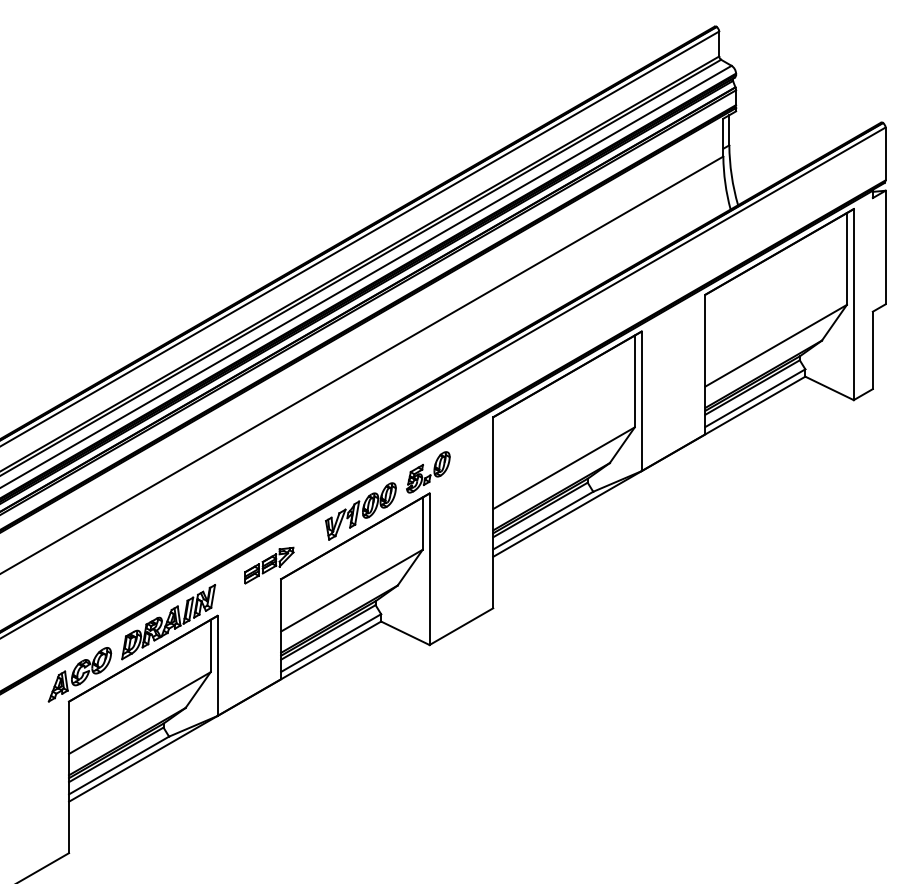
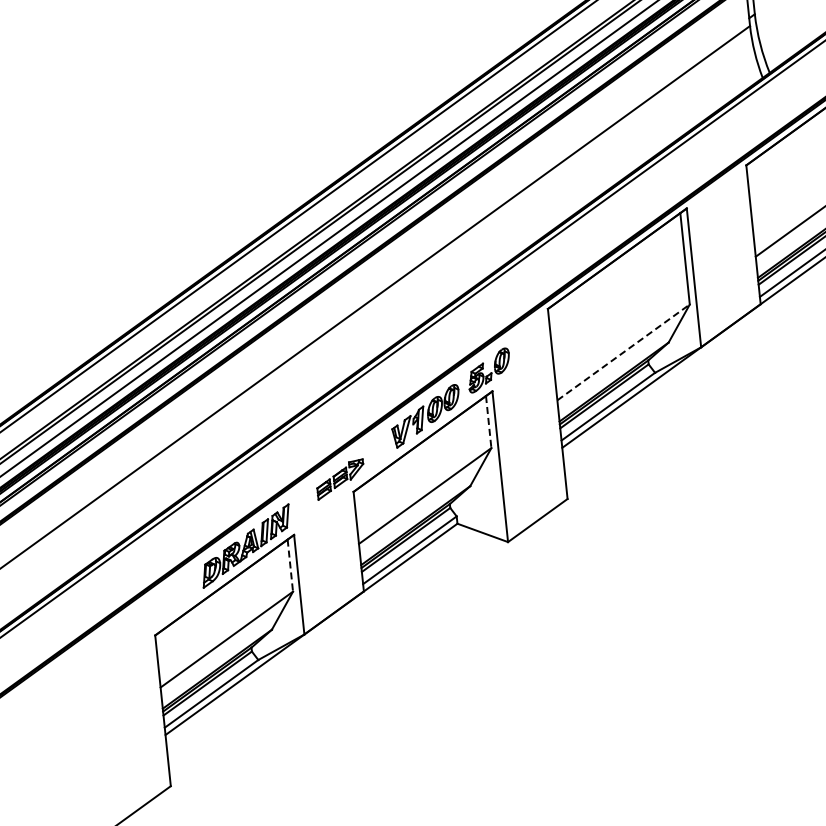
line: (564, 468) -> (624, 352), solid -> dashed
line: (422, 524) -> (488, 422), solid -> dashed
line: (210, 646) -> (290, 566), solid -> dashed
part: (79, 674) -> (162, 607), removed

